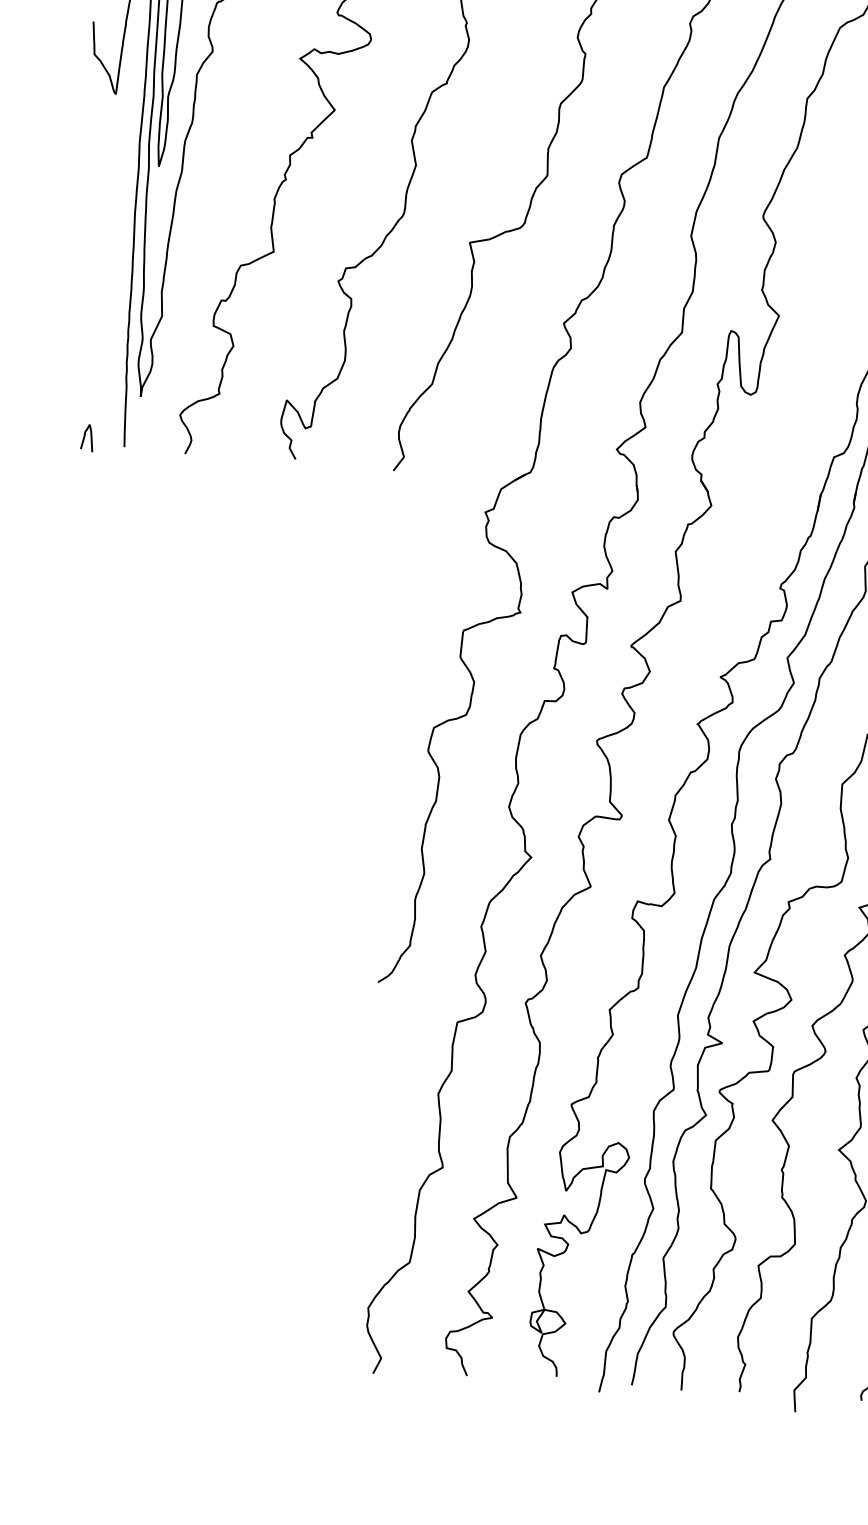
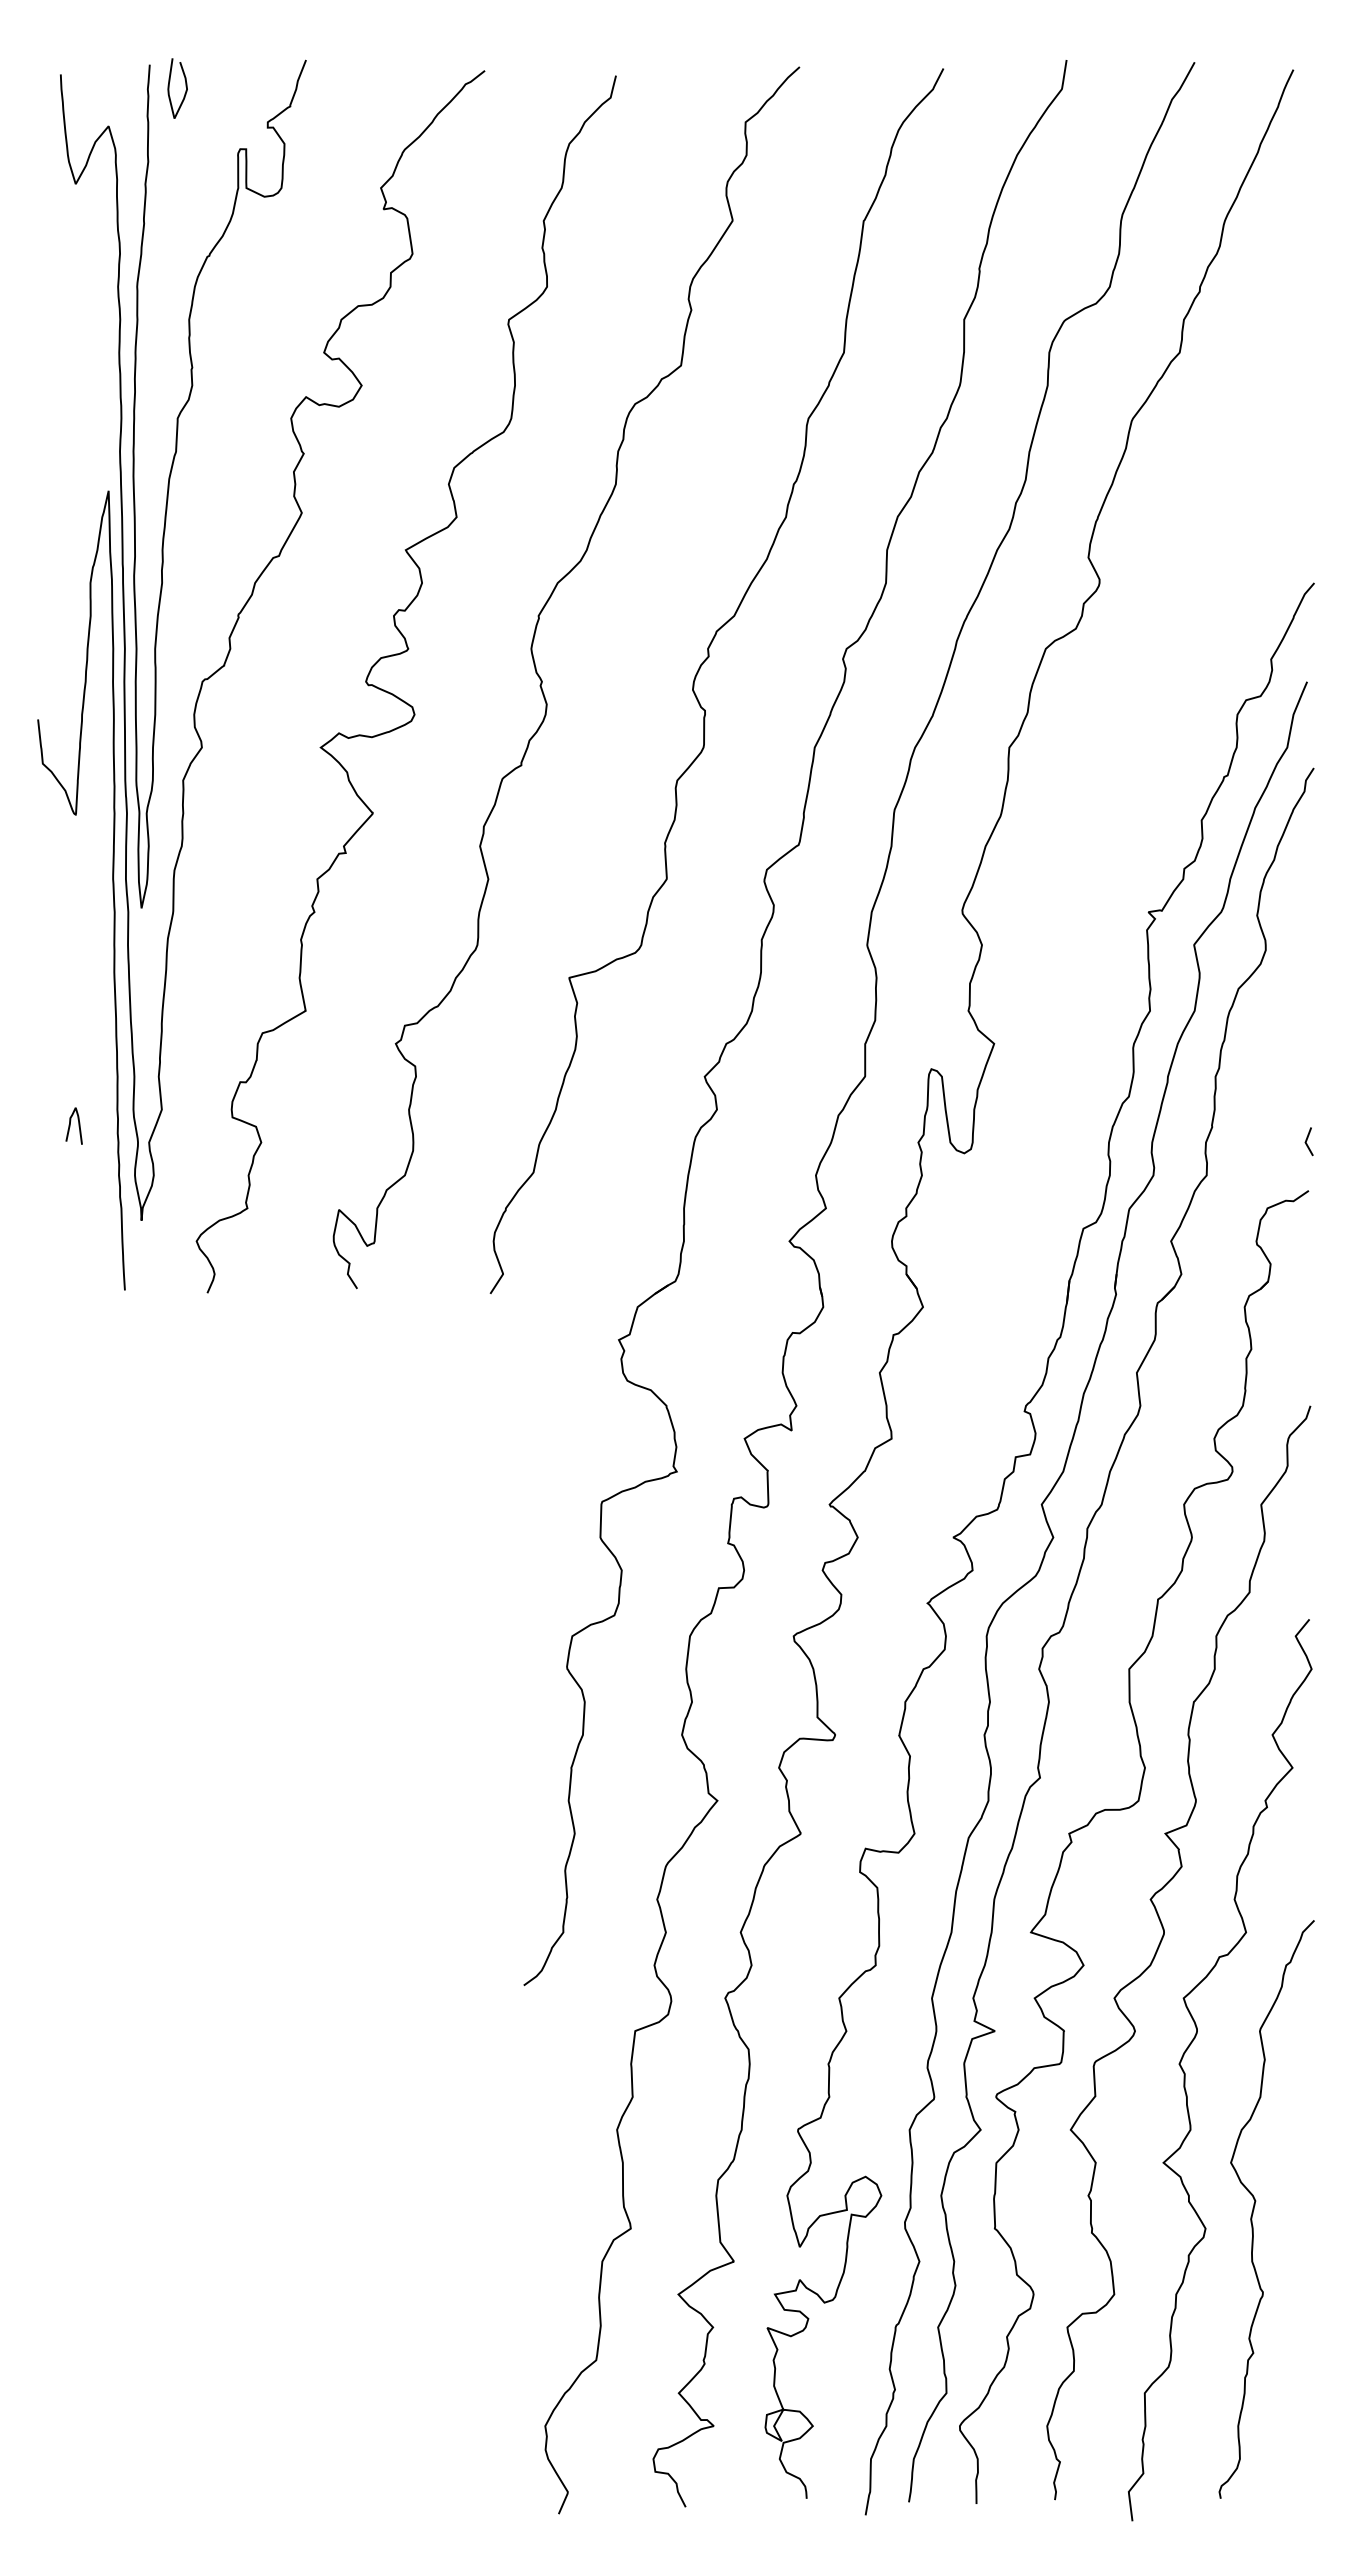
curve: (84, 437) -> (70, 1125), moved

